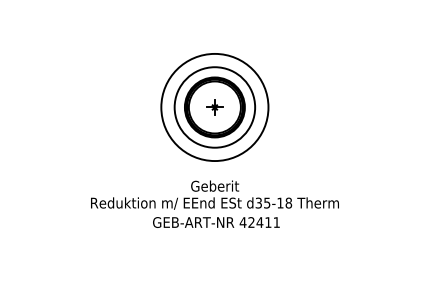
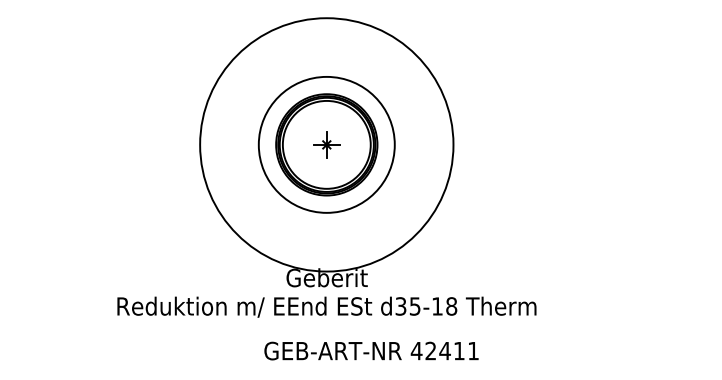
circle: (214, 107) -> (326, 144), size x1.4
text: (216, 222) -> (371, 351), moved

